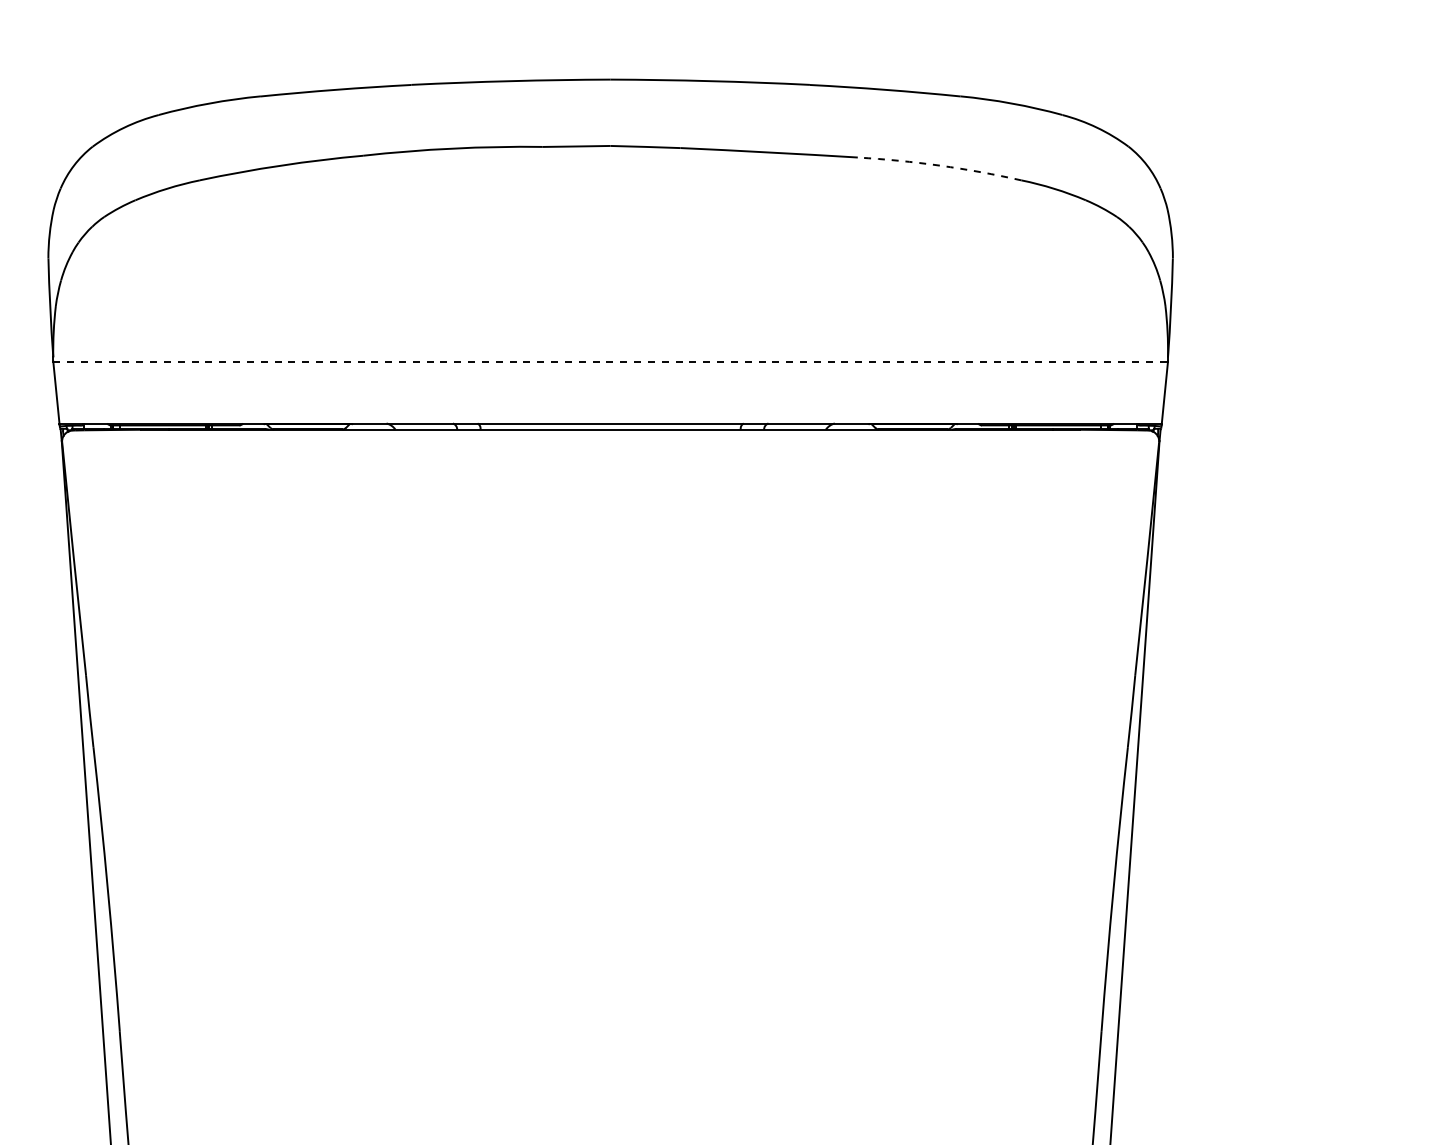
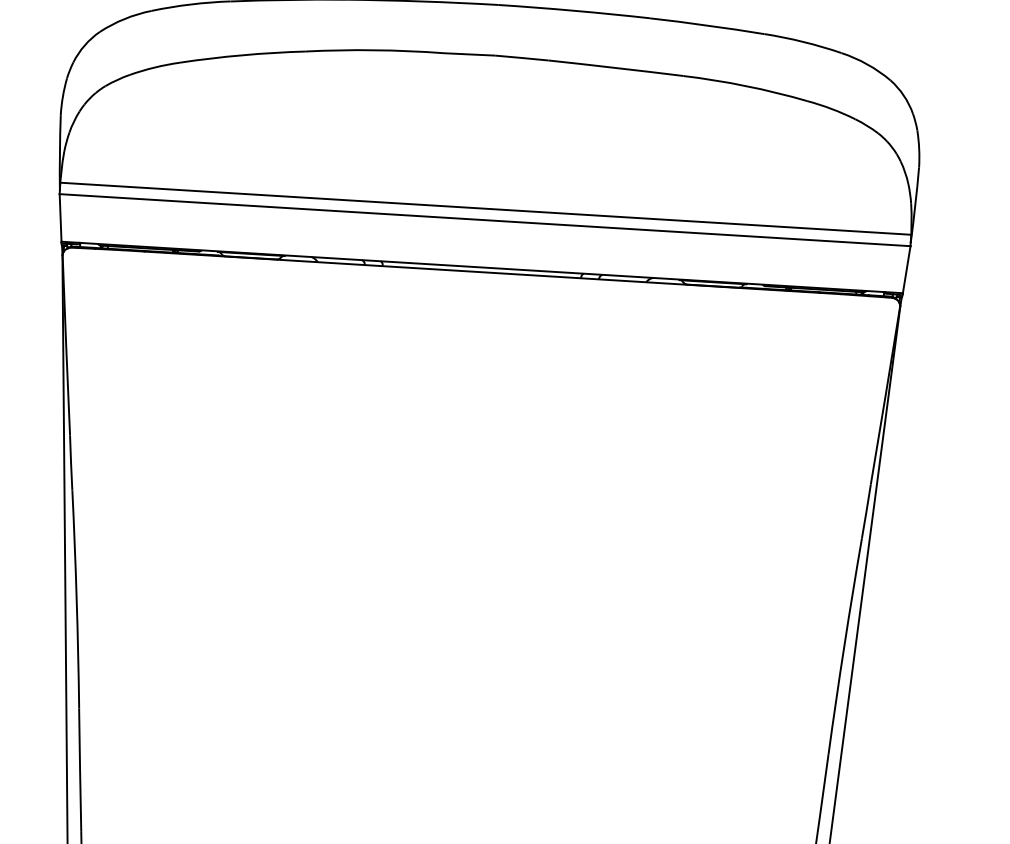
arc: (940, 165) -> (746, 85), dashed -> solid
line: (610, 346) -> (485, 208), added
line: (611, 361) -> (485, 220), dashed -> solid

